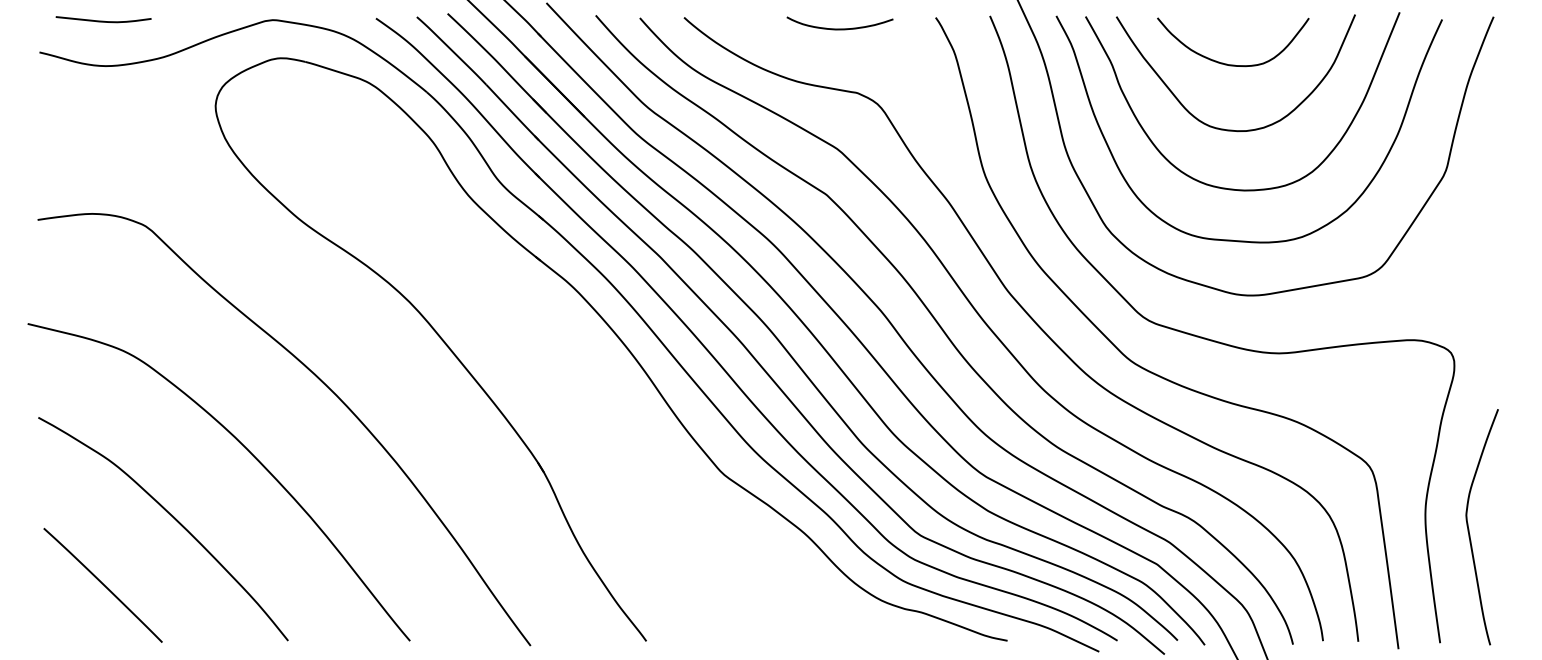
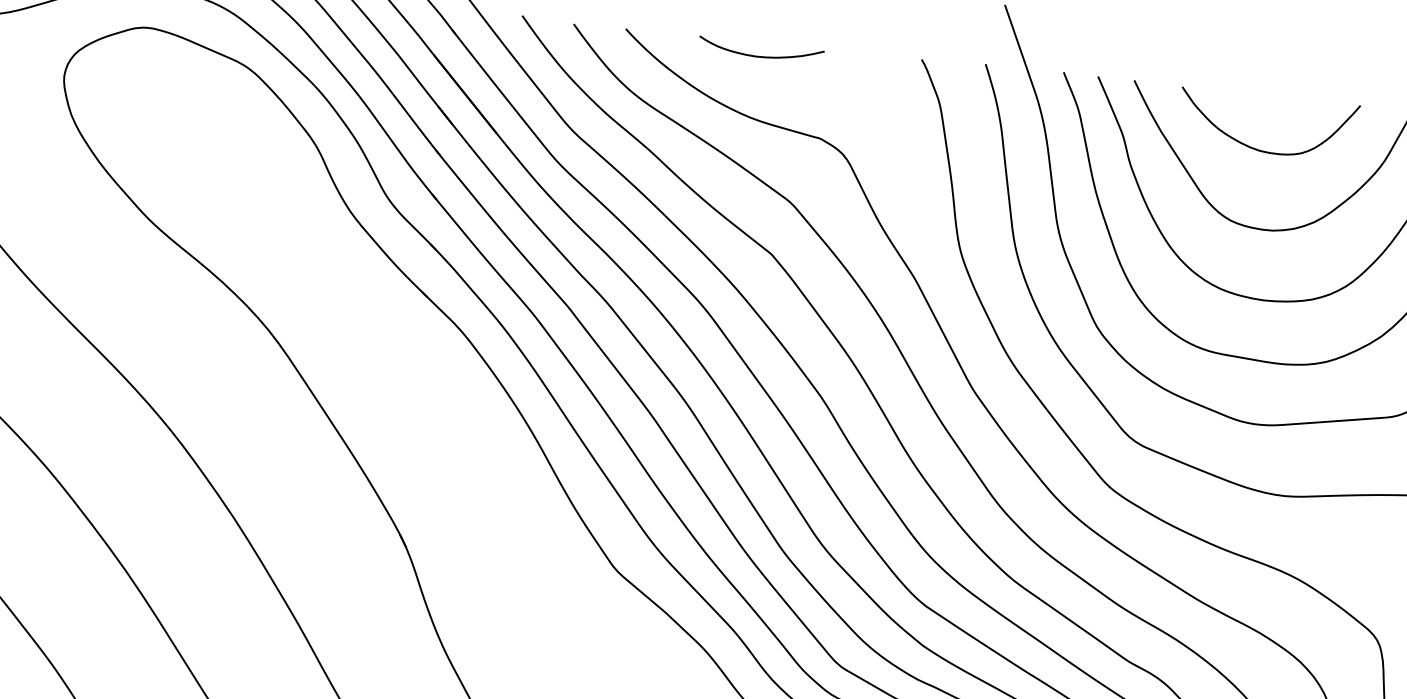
curve: (839, 28) -> (760, 55), moved

